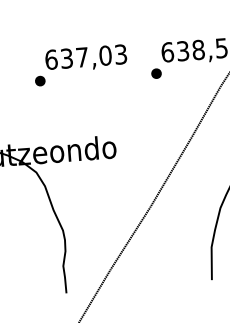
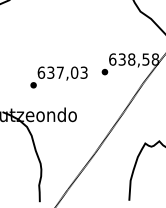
text: (79, 65) -> (58, 77), moved

